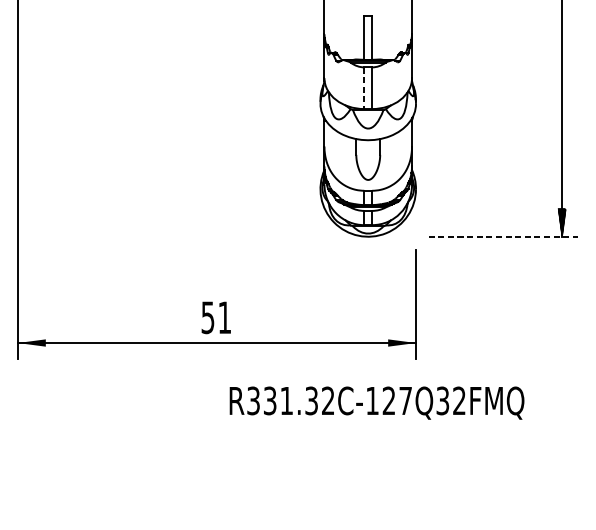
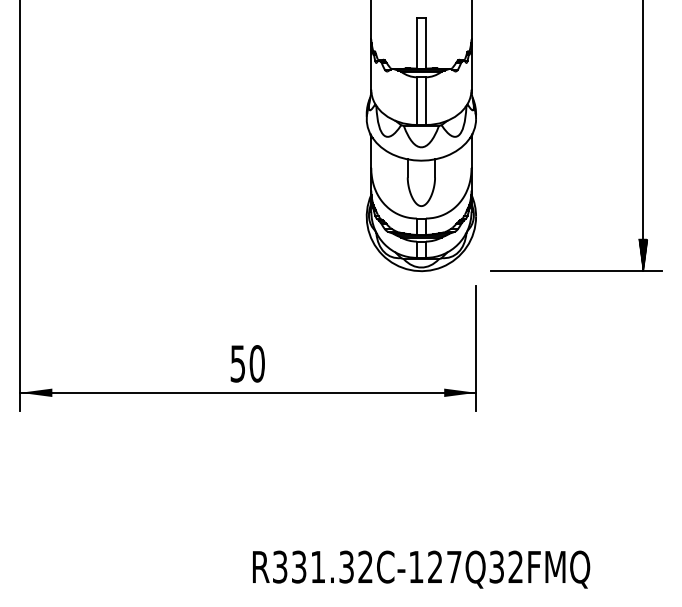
line: (363, 88) -> (416, 101), dashed -> solid
line: (503, 237) -> (576, 271), dashed -> solid
text: (224, 317) -> (256, 363), 51 -> 50
text: (377, 403) -> (421, 569), moved

